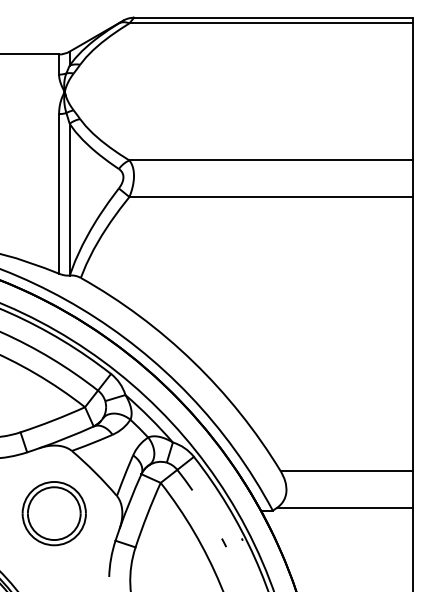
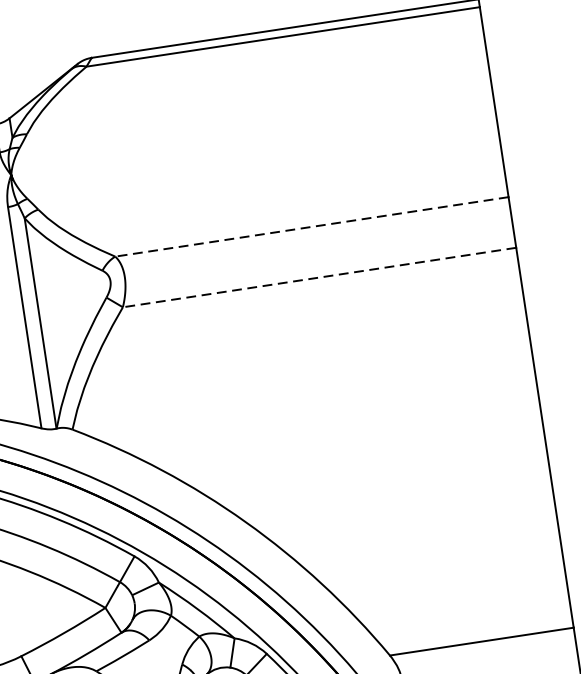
line: (271, 160) -> (312, 226), solid -> dashed
line: (271, 197) -> (319, 278), solid -> dashed

